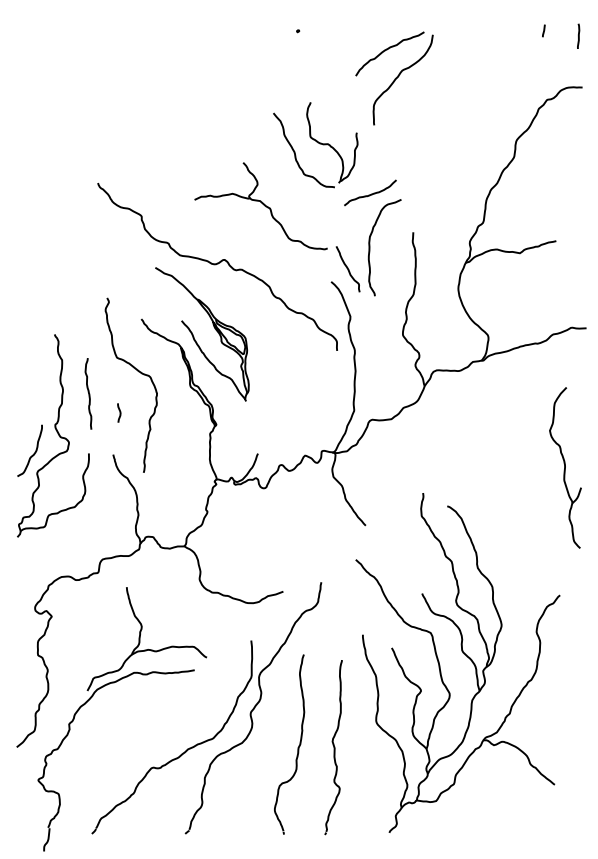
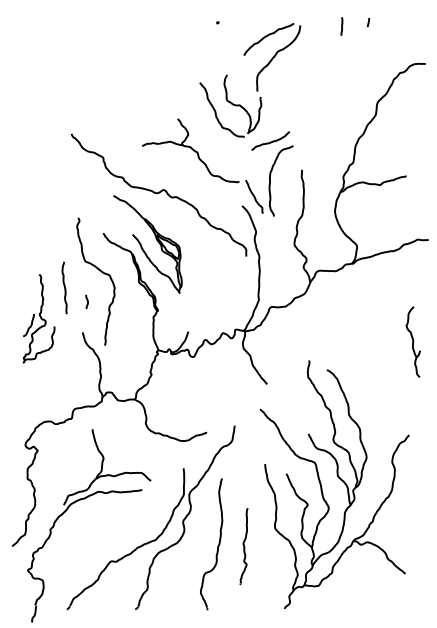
line: (543, 30) -> (368, 22), moved
line: (578, 36) -> (341, 26), moved
part: (394, 77) -> (272, 56), moved
part: (52, 435) -> (38, 318), size x0.6
part: (565, 467) -> (413, 341), size x0.6
part: (333, 747) -> (243, 546), size x0.6

